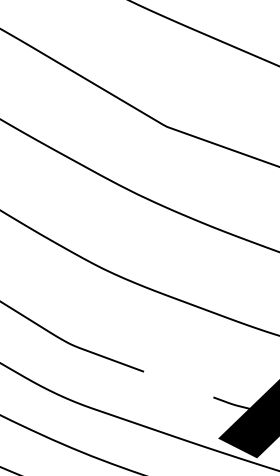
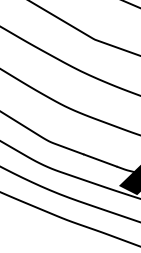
line: (178, 384) -> (100, 160), added

